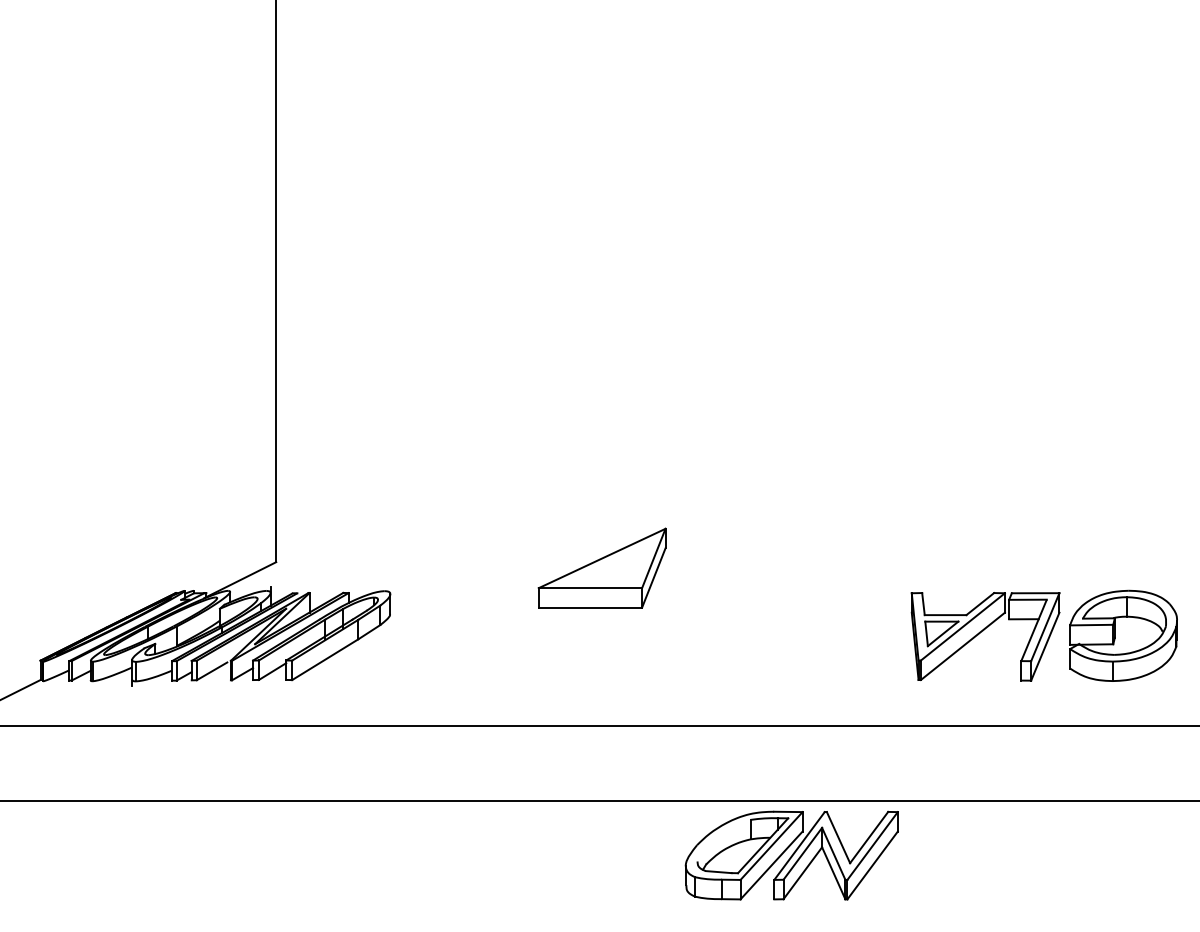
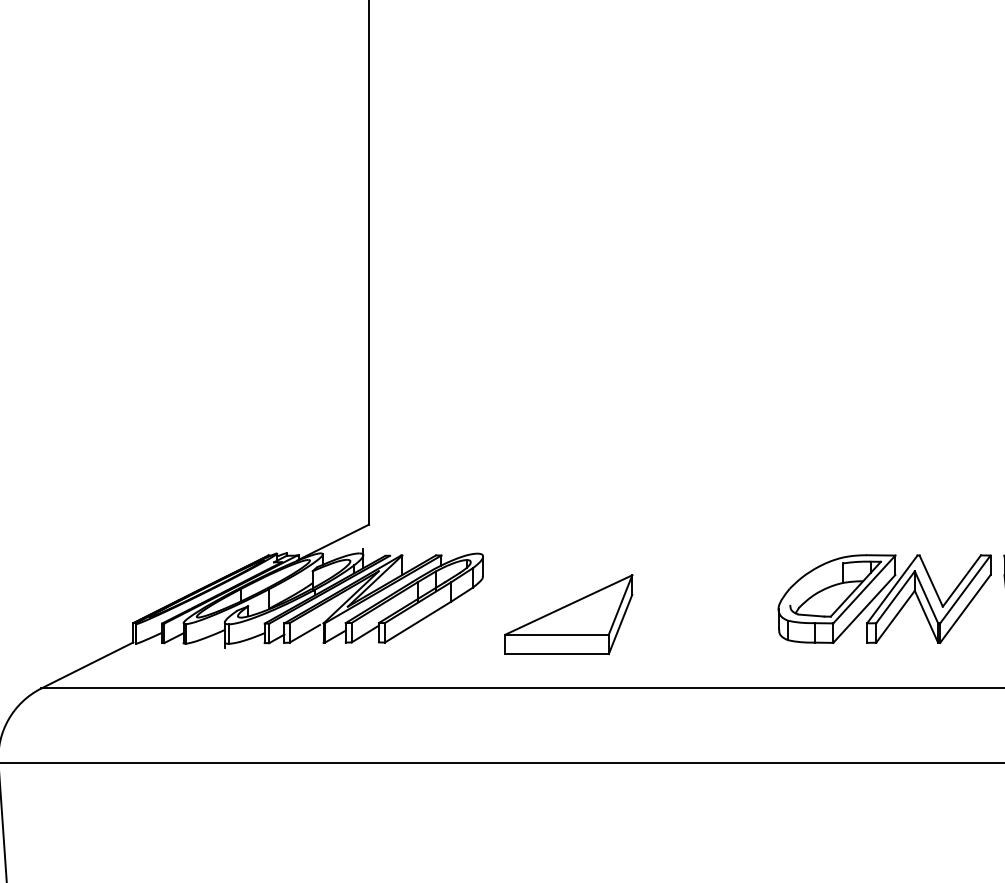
part: (601, 567) -> (568, 613), moved
part: (791, 855) -> (884, 598), moved

